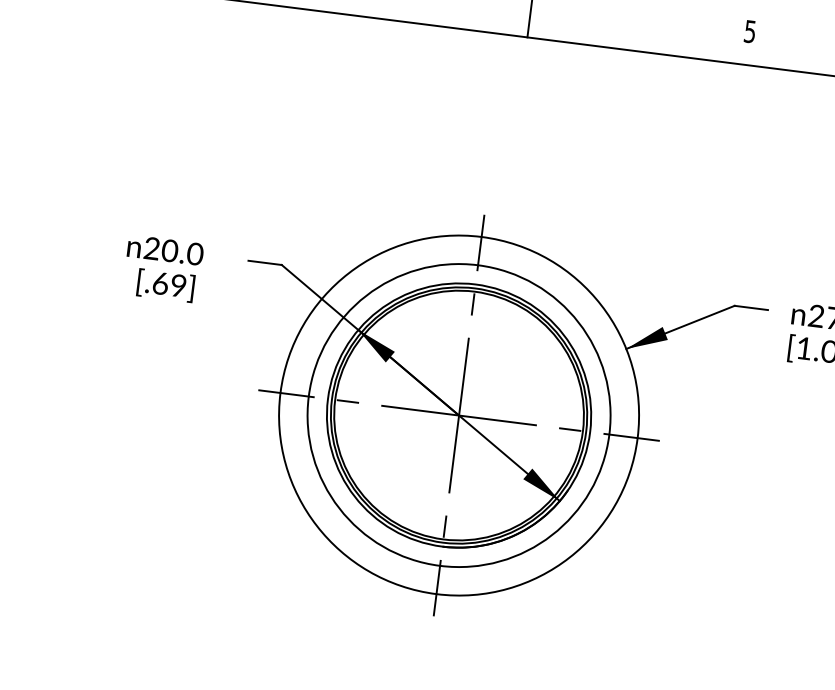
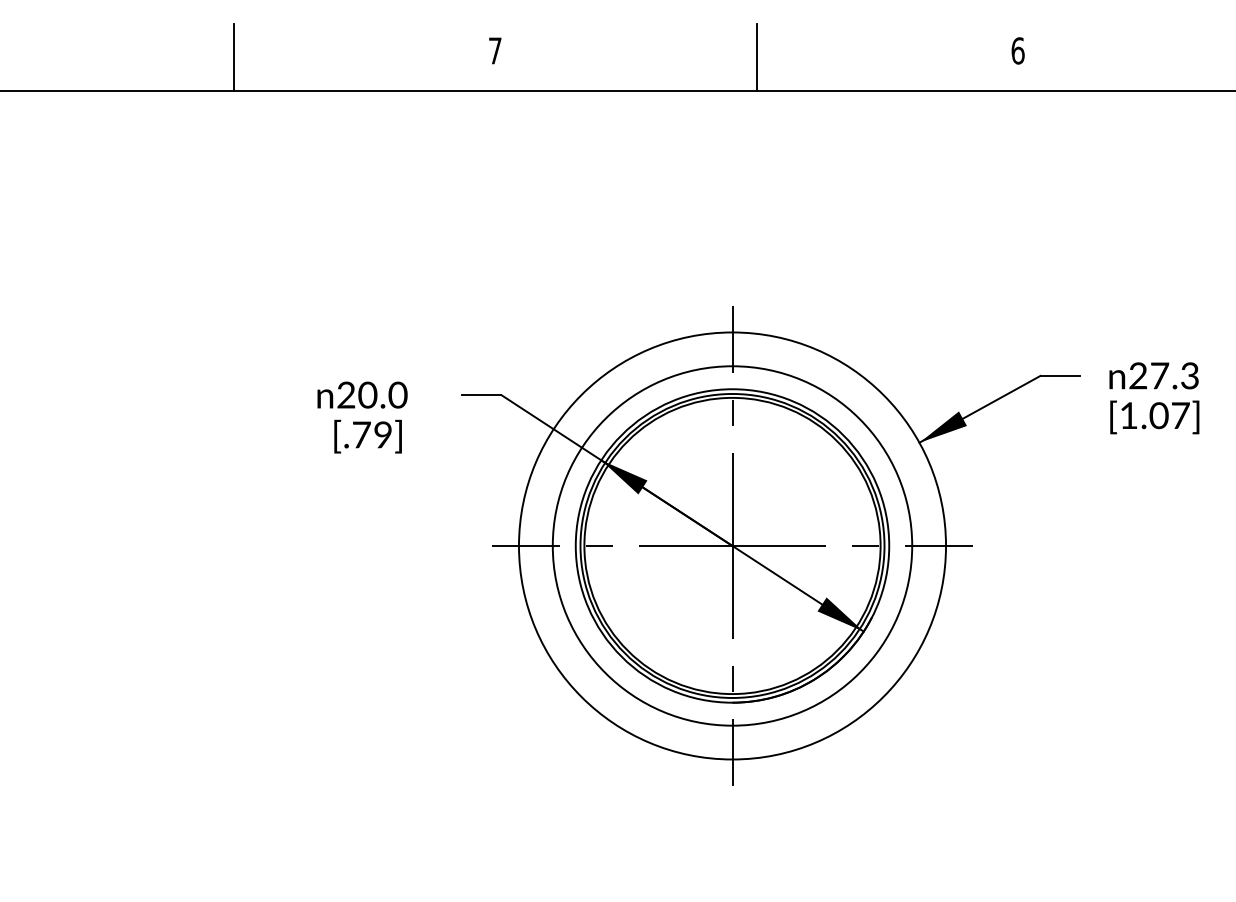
text: (749, 31) -> (1017, 50), 5 -> 6
text: (160, 283) -> (361, 434), [.69] -> [.79]

